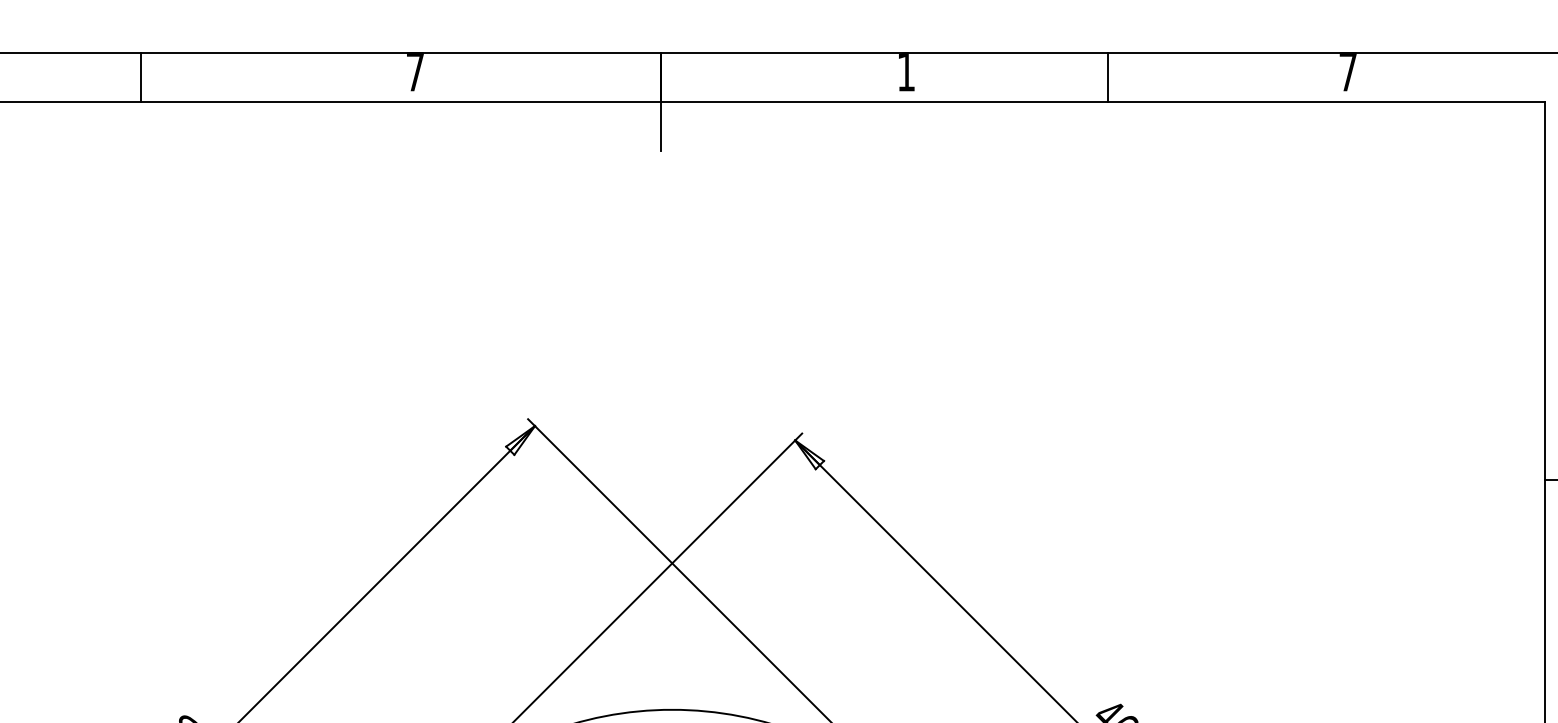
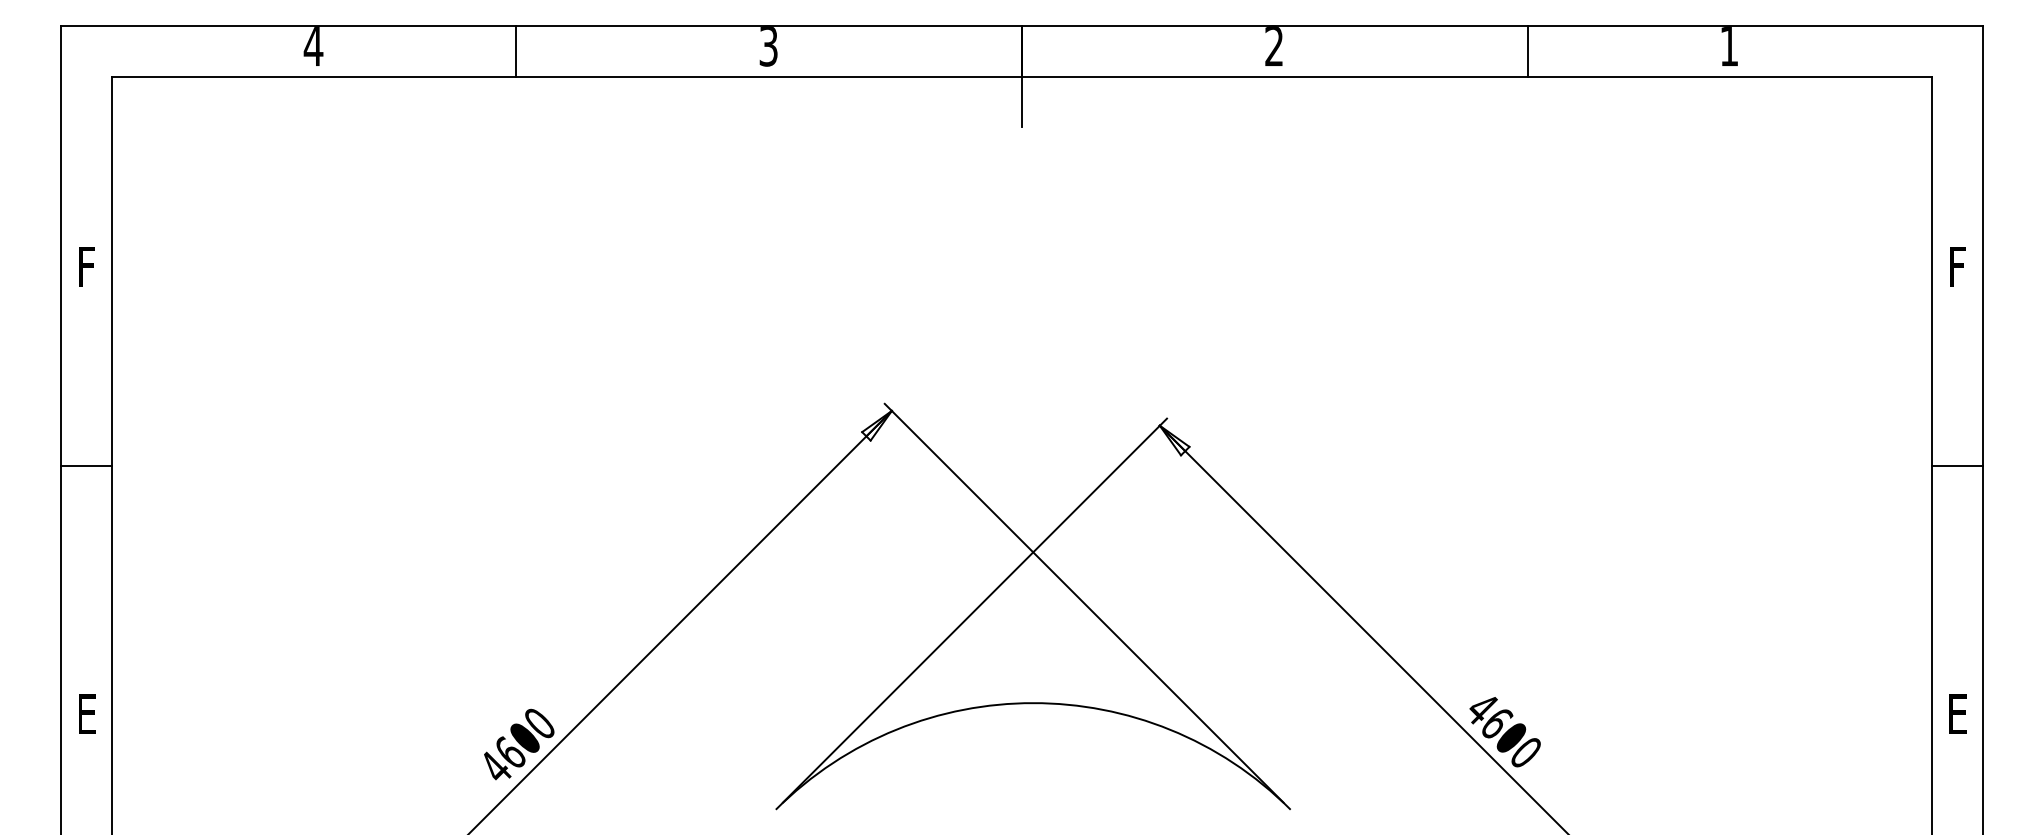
text: (415, 72) -> (768, 46), 7 -> 3
text: (905, 72) -> (1273, 46), 1 -> 2
text: (1348, 72) -> (1729, 46), 7 -> 1
line: (141, 77) -> (516, 51), moved
line: (1107, 77) -> (1527, 51), moved

